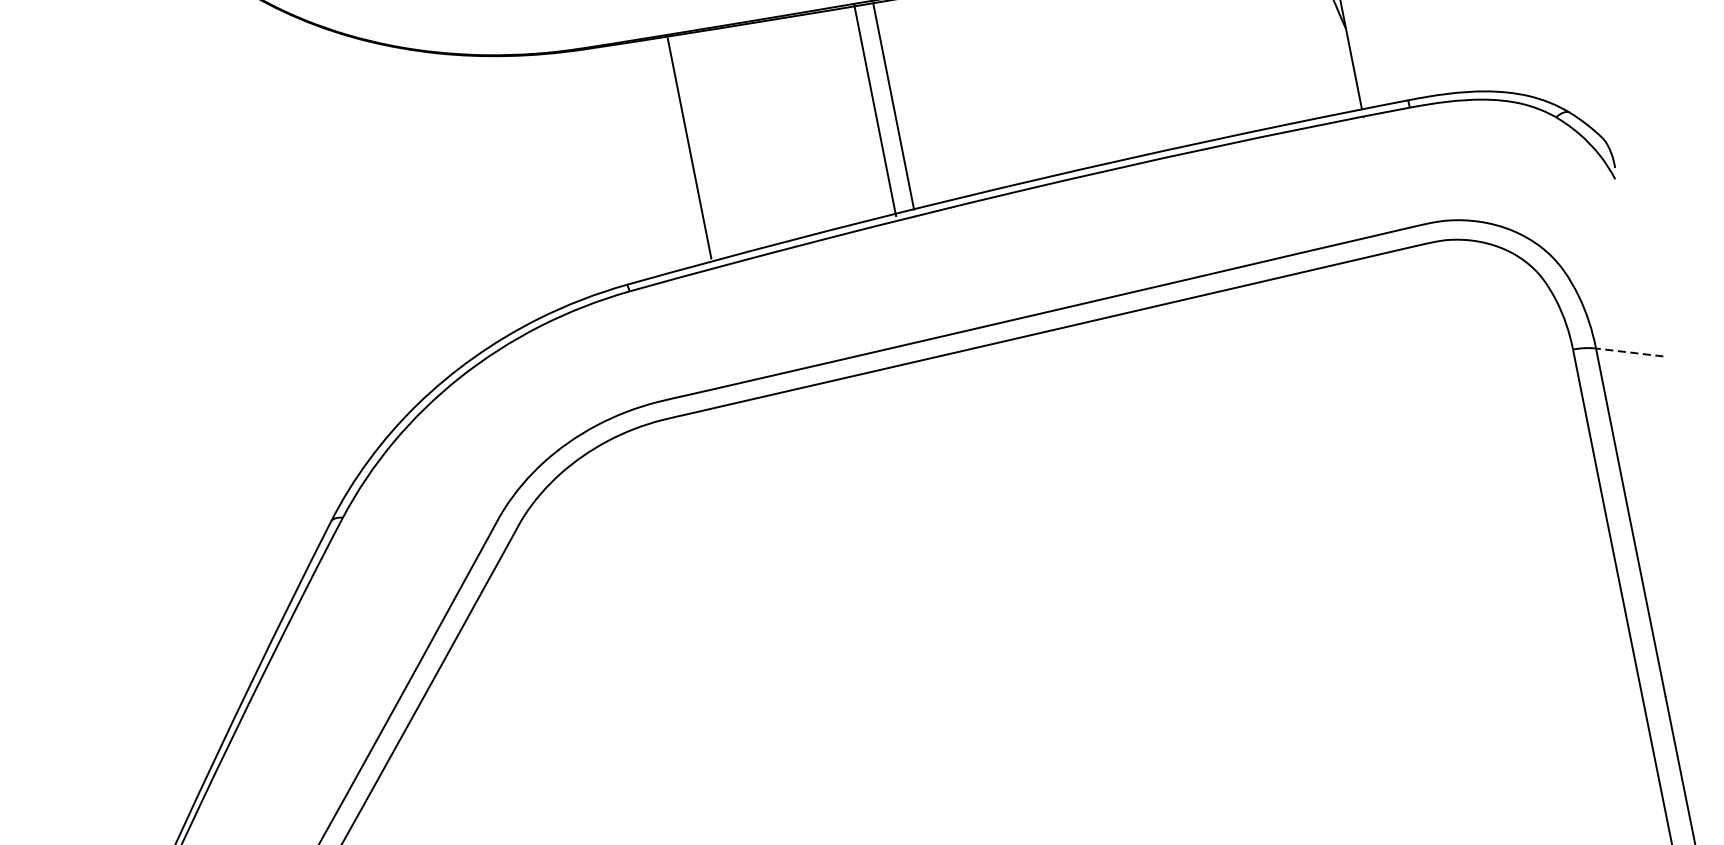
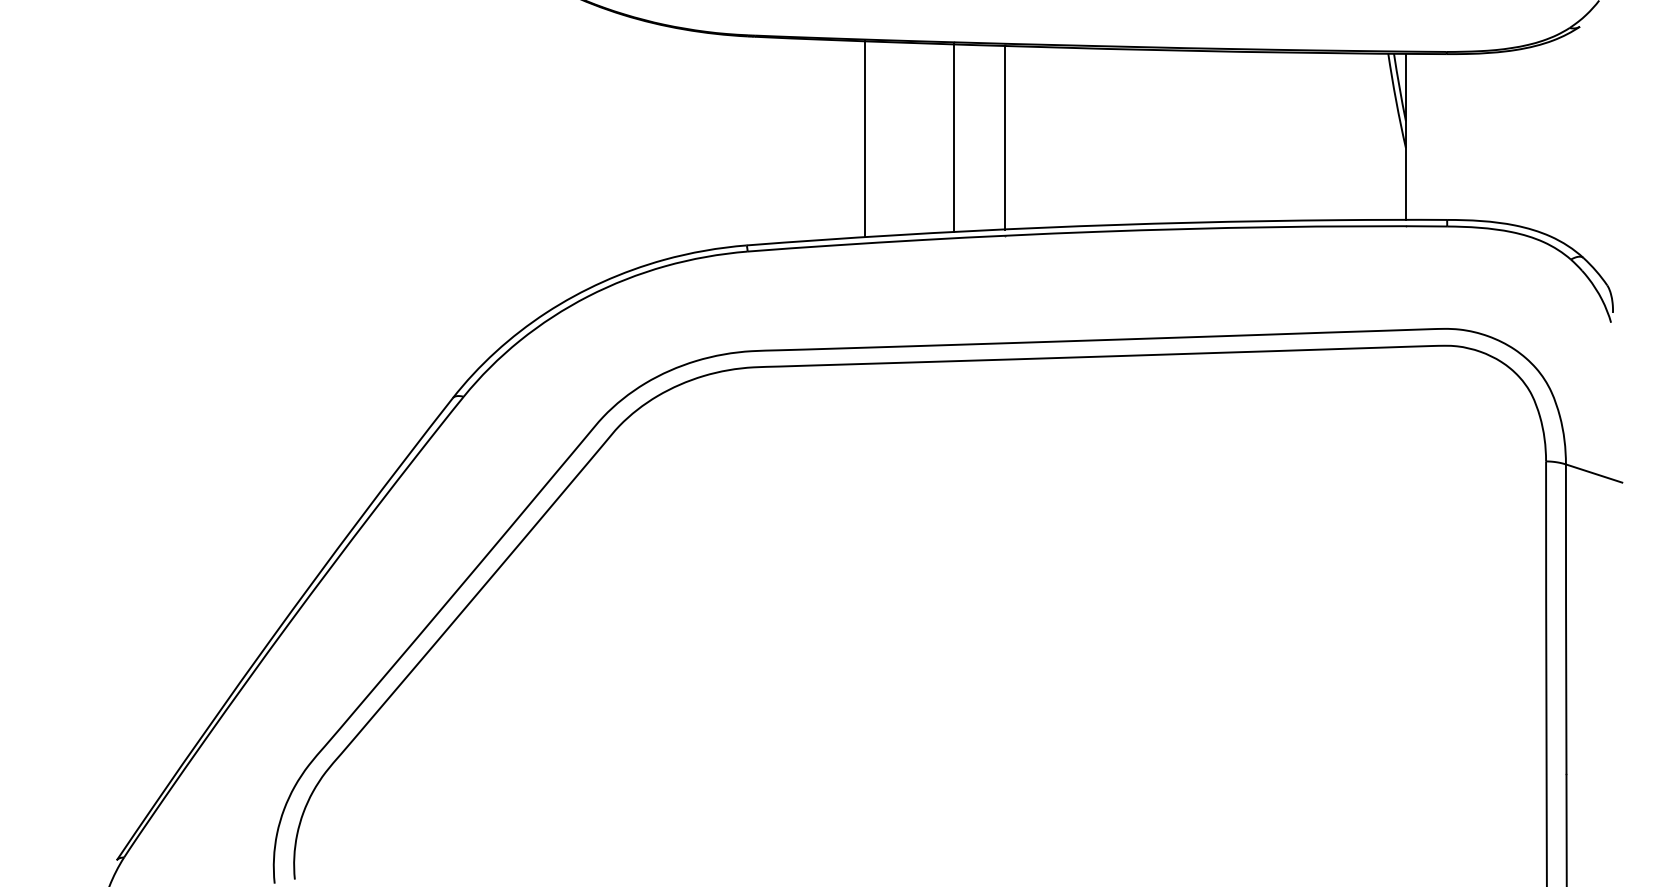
line: (874, 110) -> (953, 138), moved
line: (689, 148) -> (865, 139), moved
line: (1630, 352) -> (1594, 473), dashed -> solid

